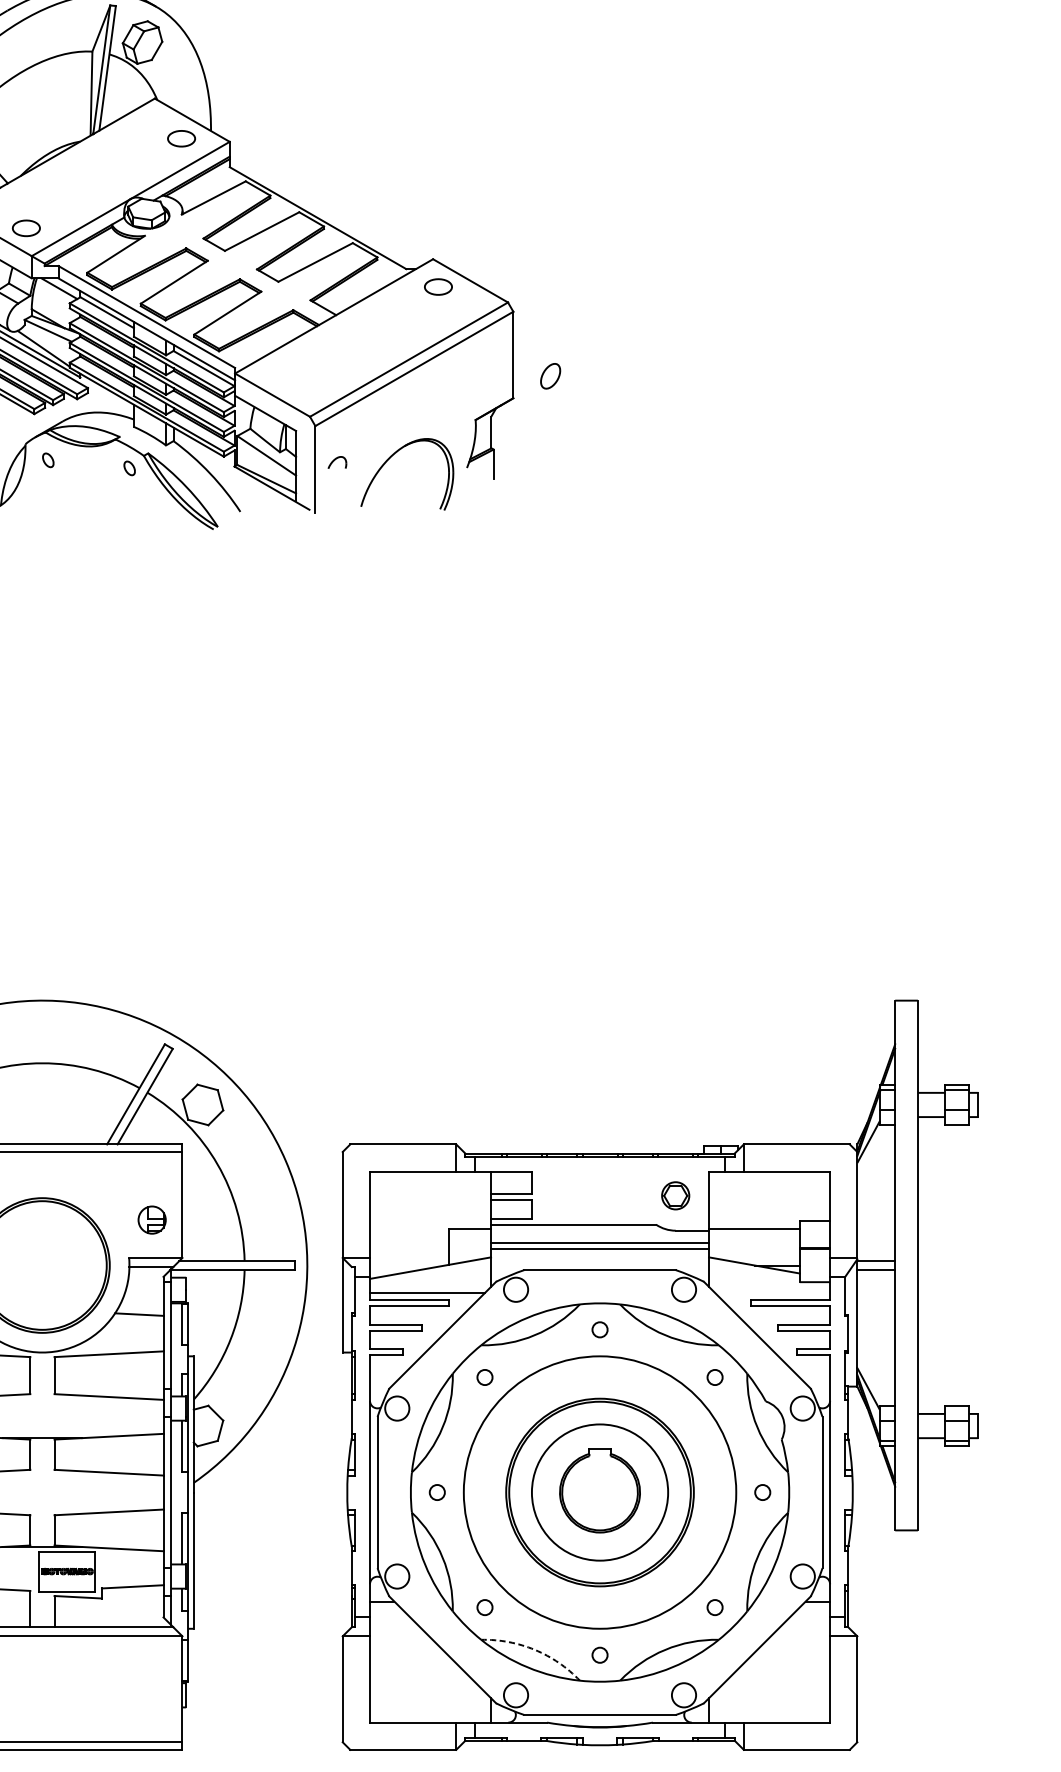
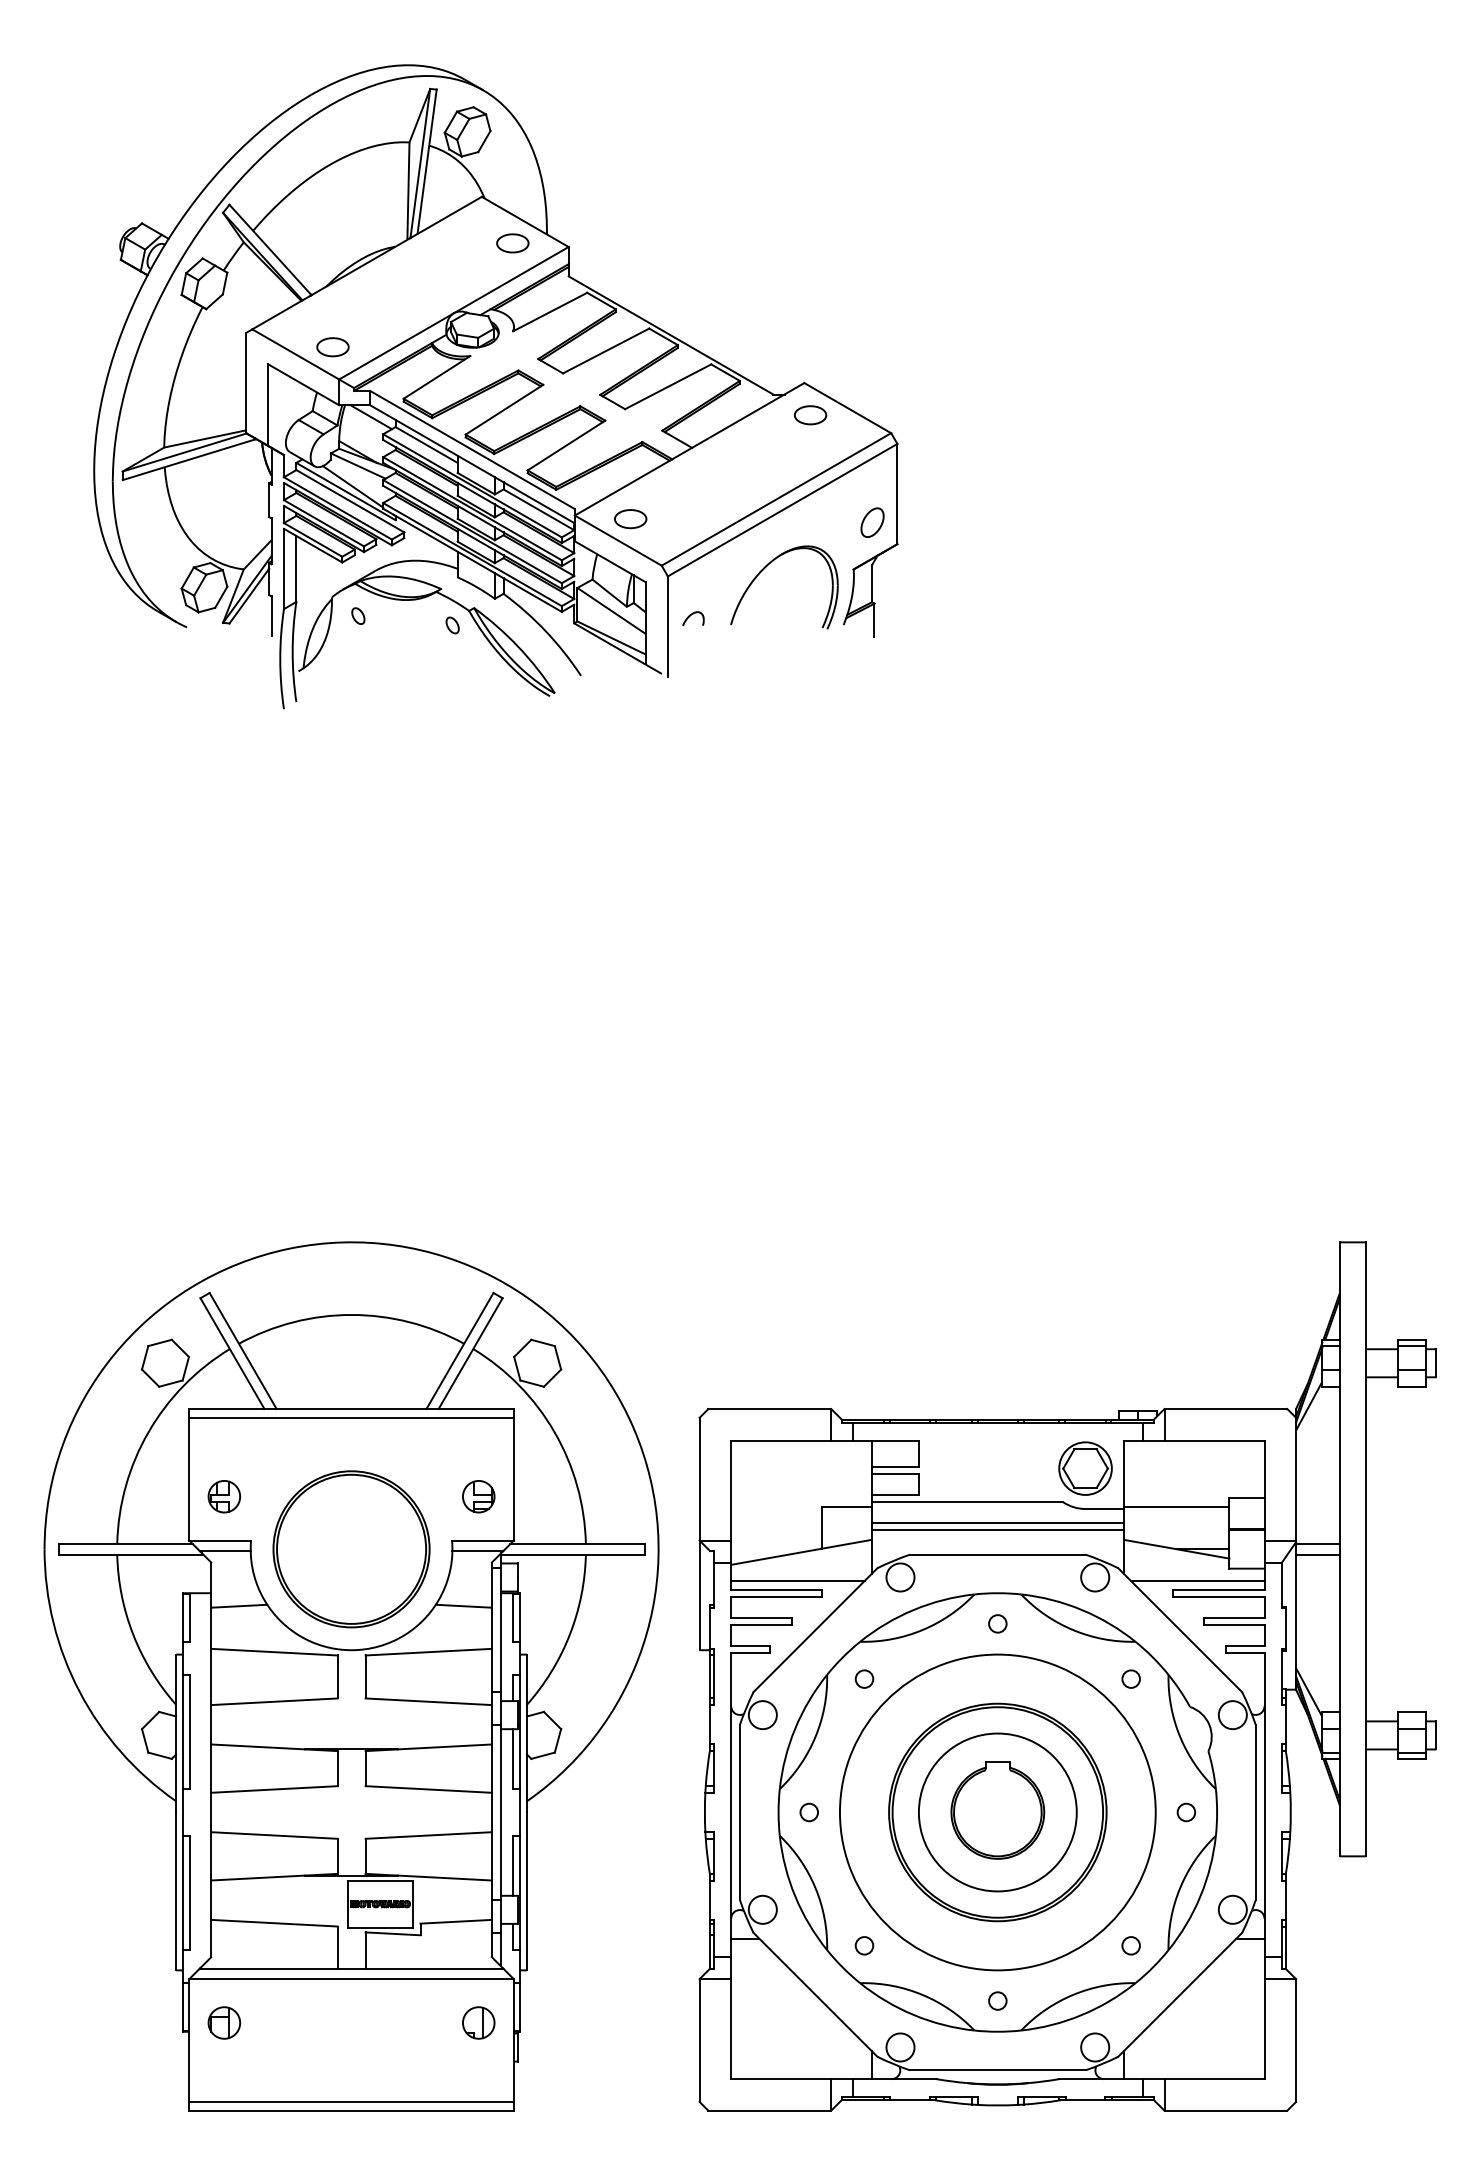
part: (283, 376) -> (630, 519), added
part: (550, 376) -> (872, 522), moved
part: (390, 458) -> (765, 568), moved
part: (675, 1195) -> (1085, 1468), size x1.67
line: (772, 1292) -> (1197, 1580), added
arc: (535, 1649) -> (922, 1994), dashed -> solid
part: (151, 1673) -> (478, 2022), added

